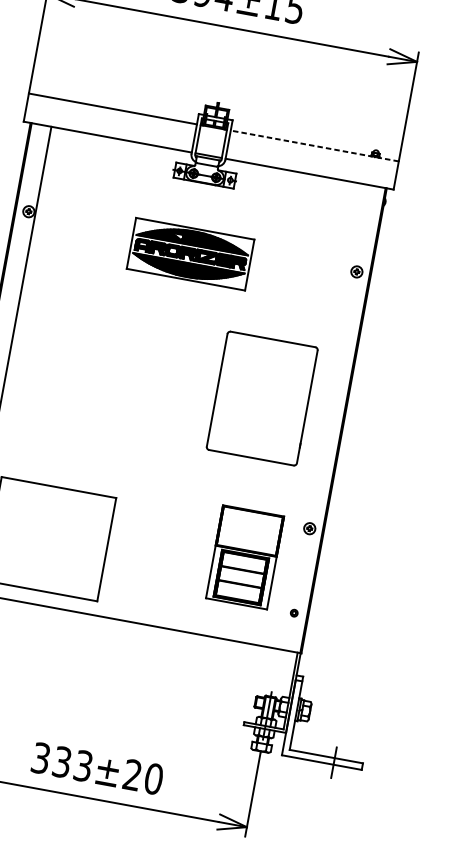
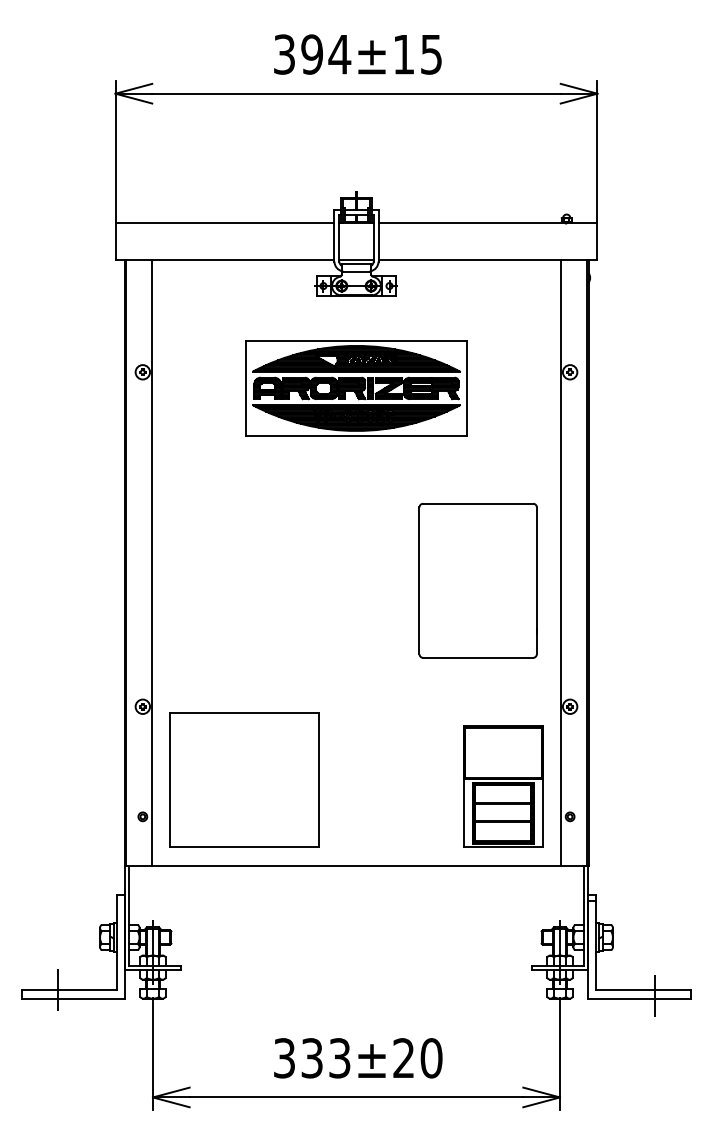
line: (314, 146) -> (487, 223), dashed -> solid
part: (190, 254) -> (356, 388), size x1.43
part: (261, 398) -> (477, 580), moved
line: (323, 416) -> (561, 562), added
part: (245, 557) -> (503, 786), moved

